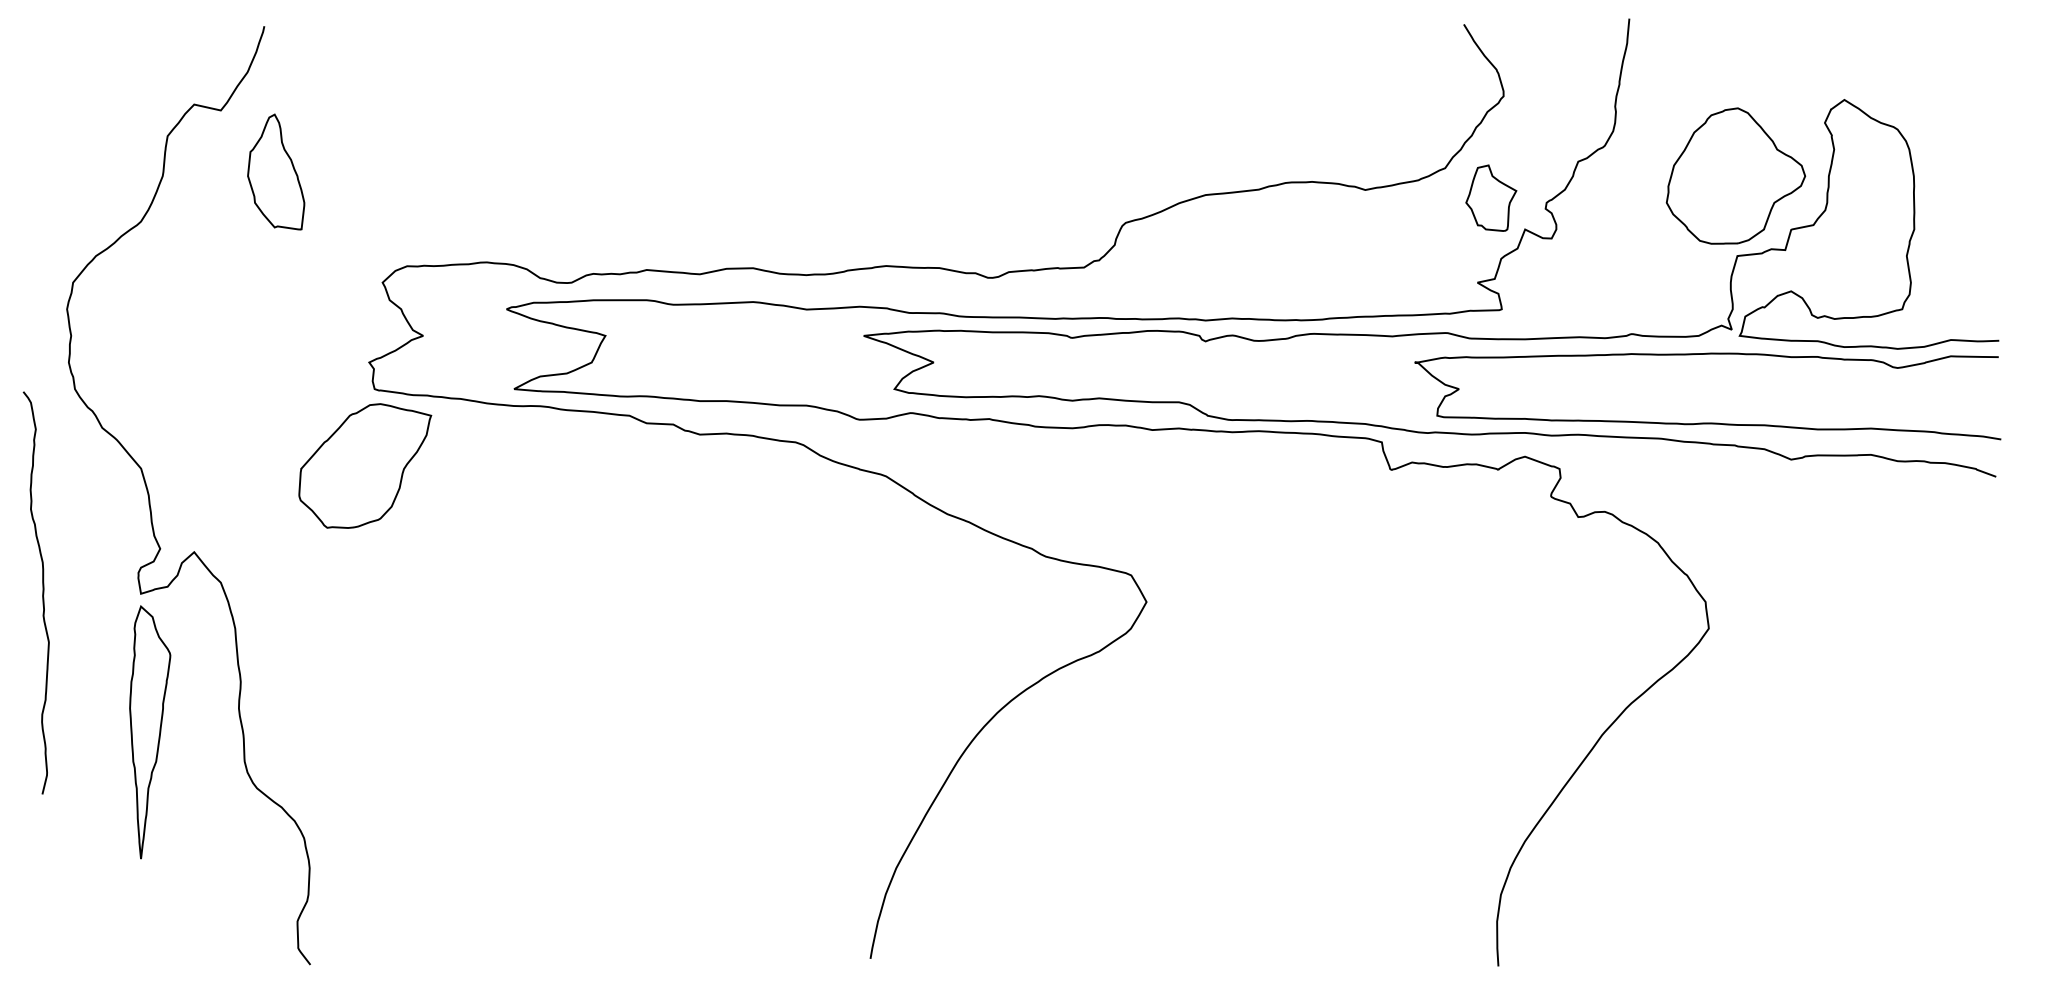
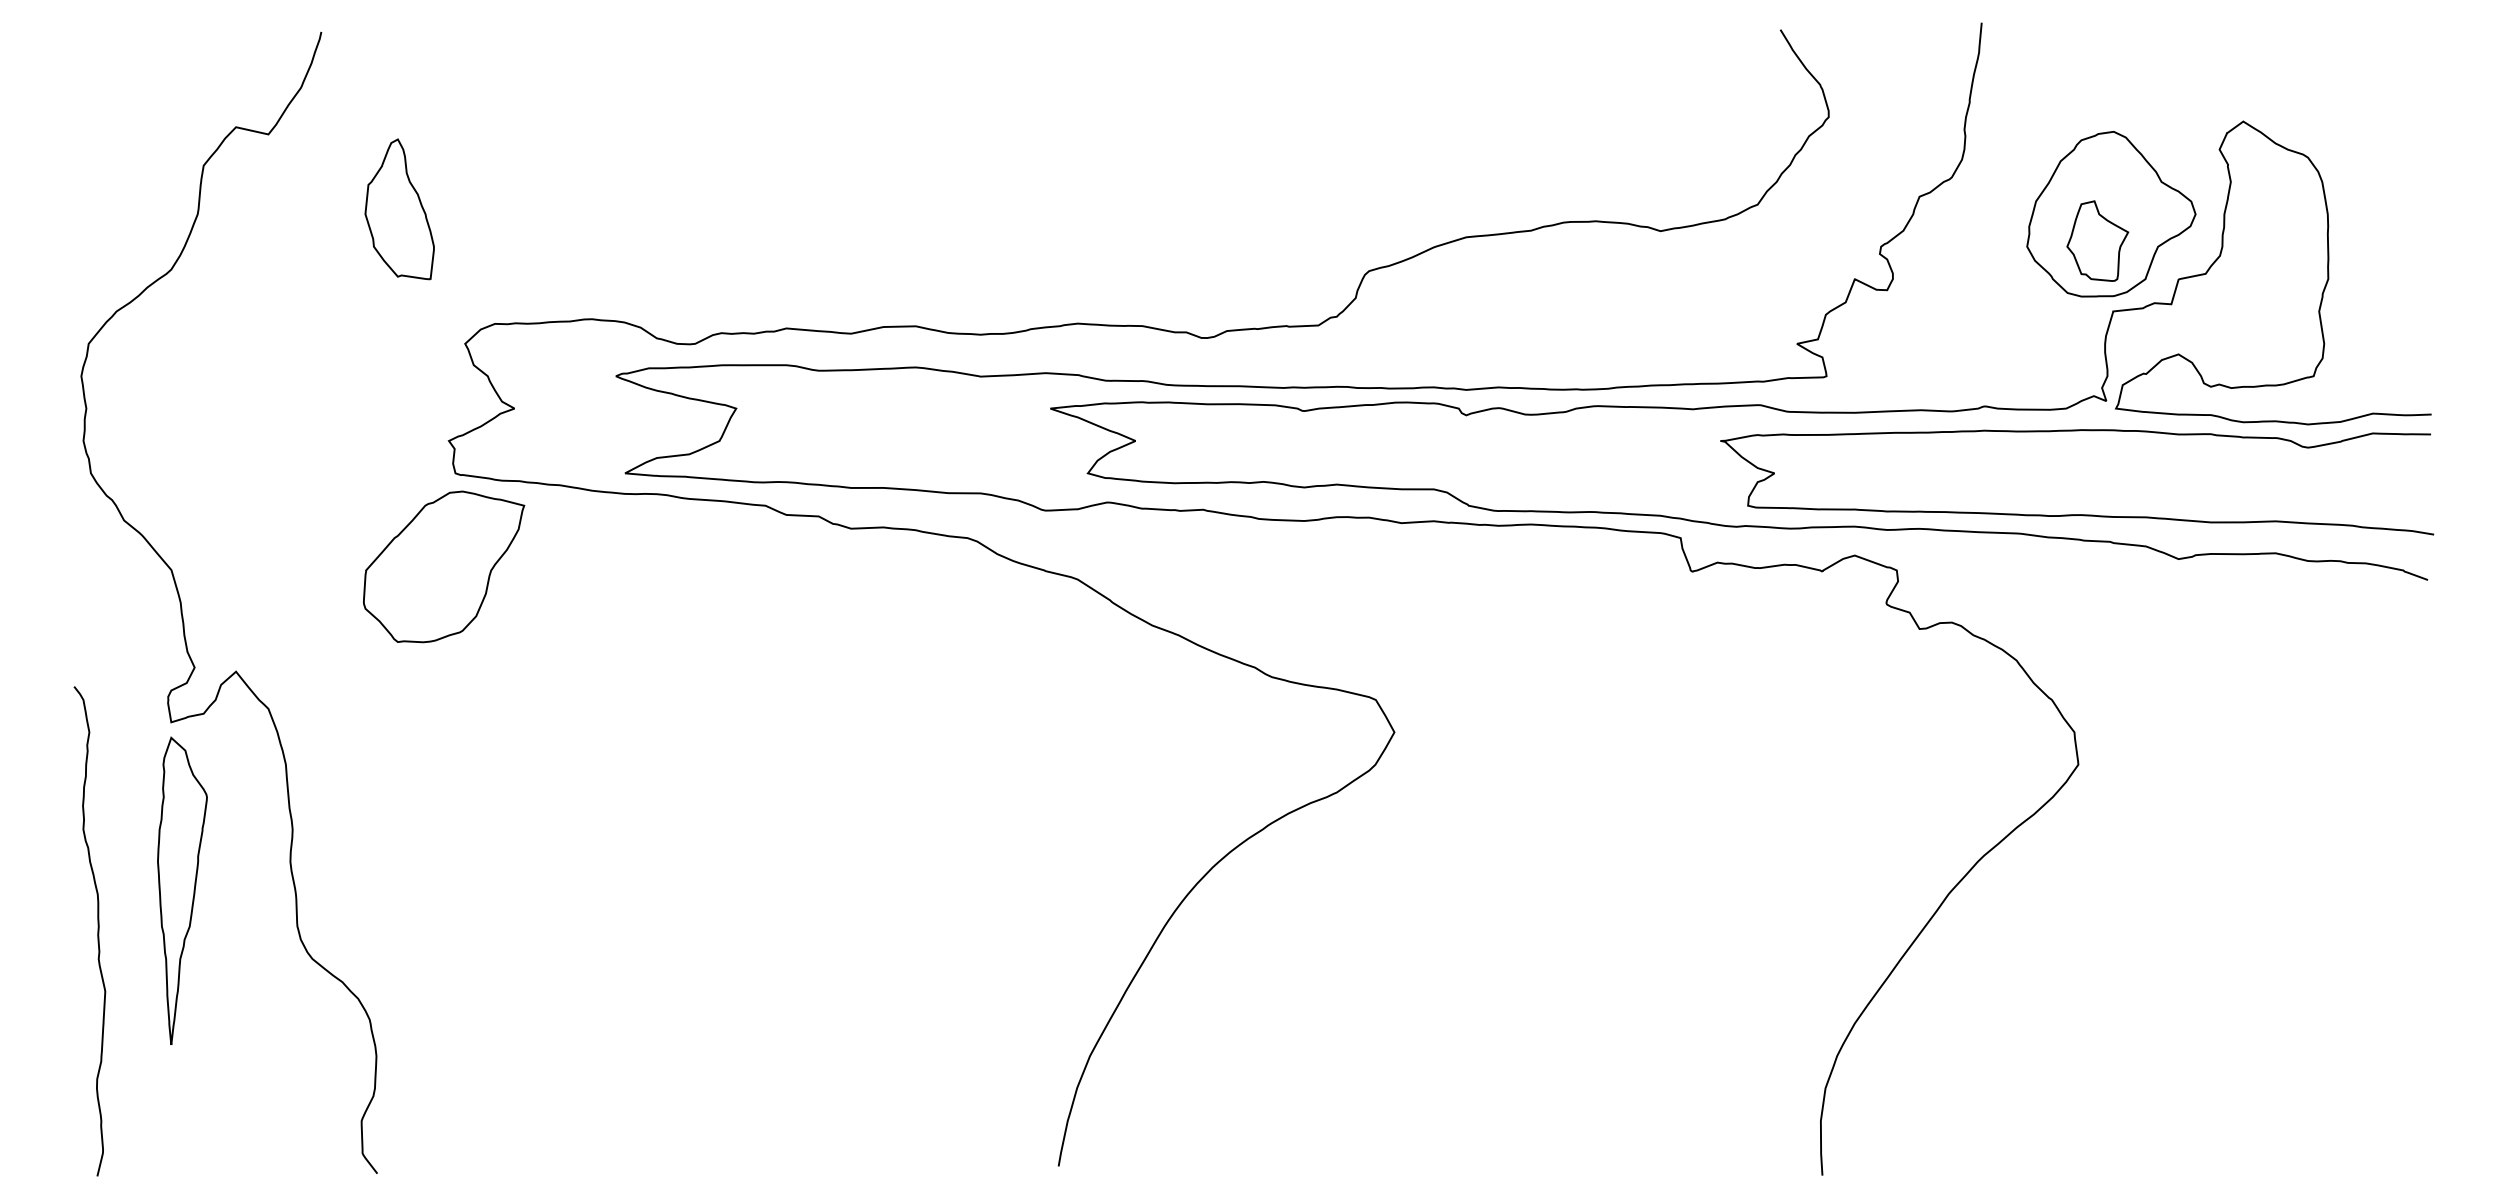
part: (276, 172) -> (399, 209), moved
part: (1491, 197) -> (2097, 240), moved
curve: (42, 593) -> (97, 931), moved

